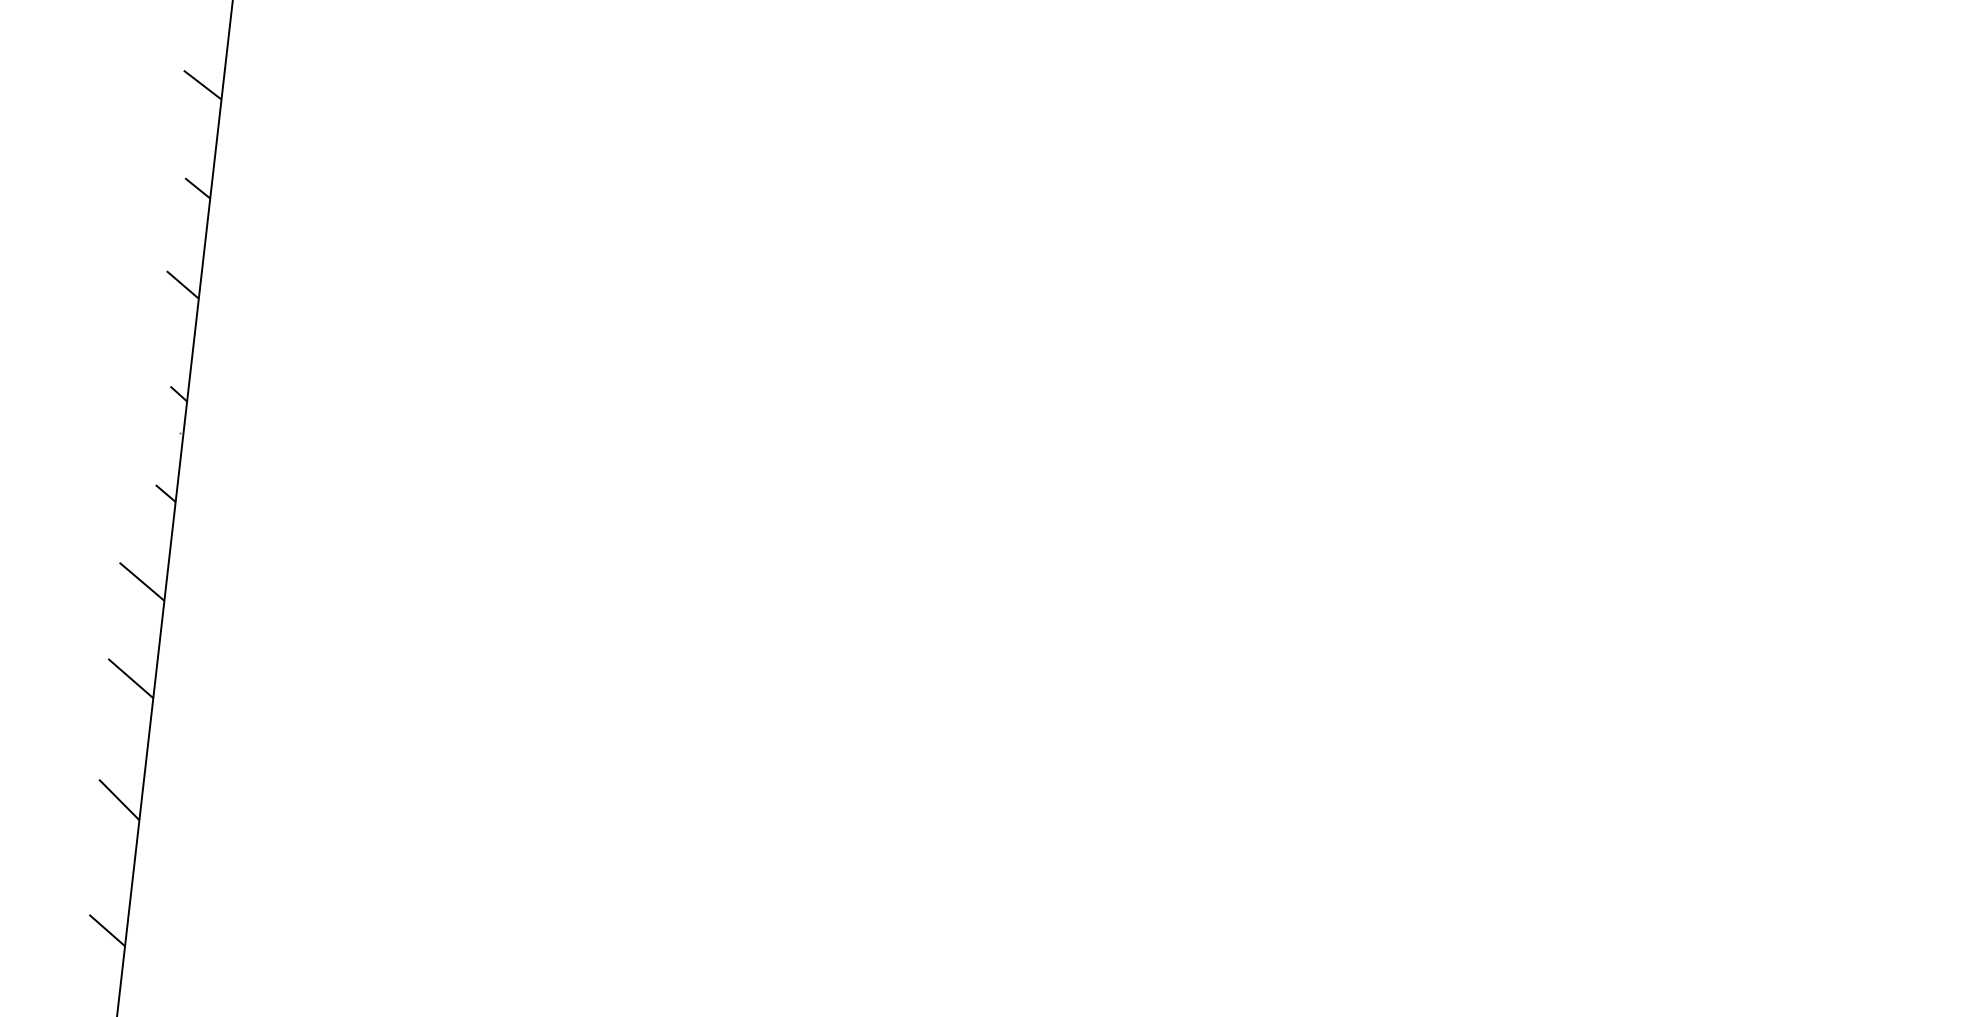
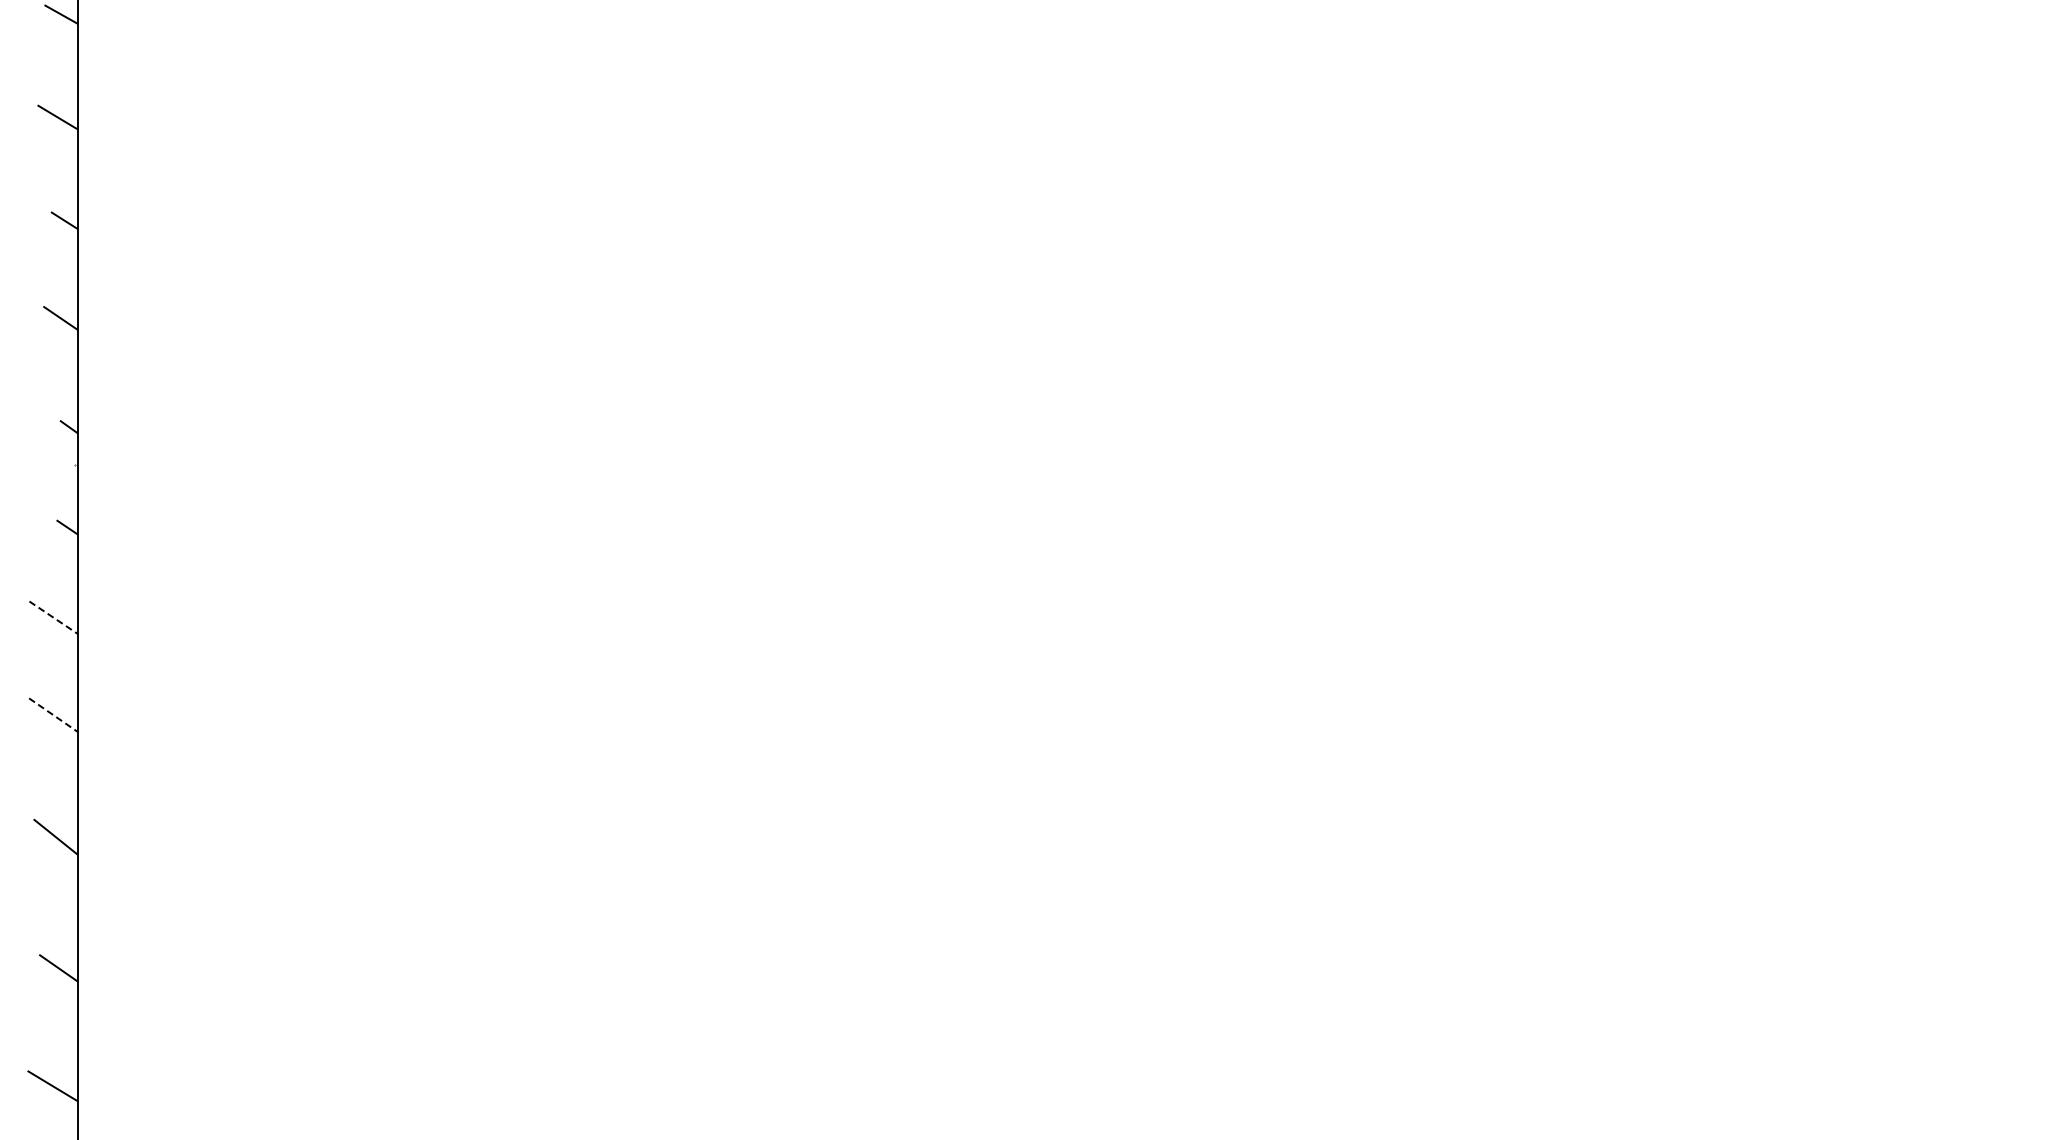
line: (142, 582) -> (54, 618), solid -> dashed
line: (130, 678) -> (53, 715), solid -> dashed

